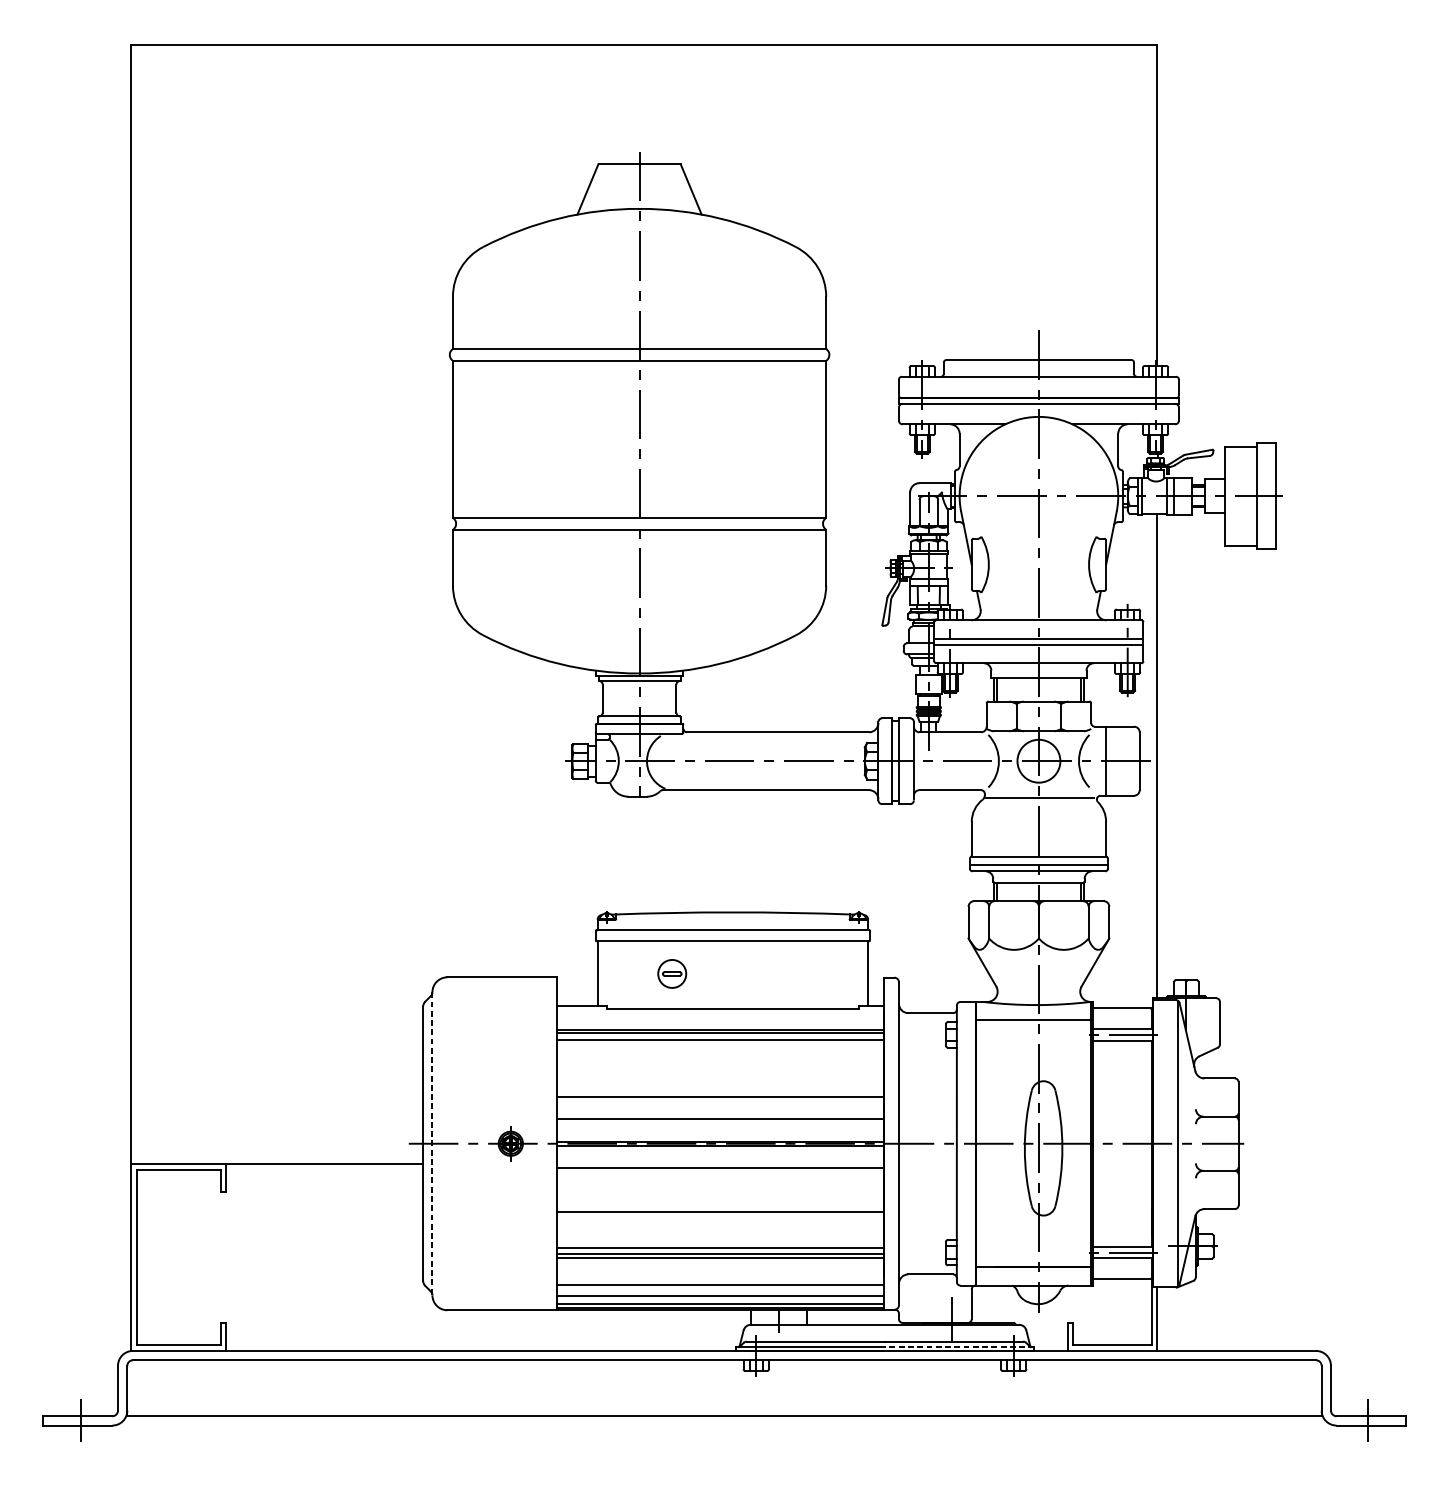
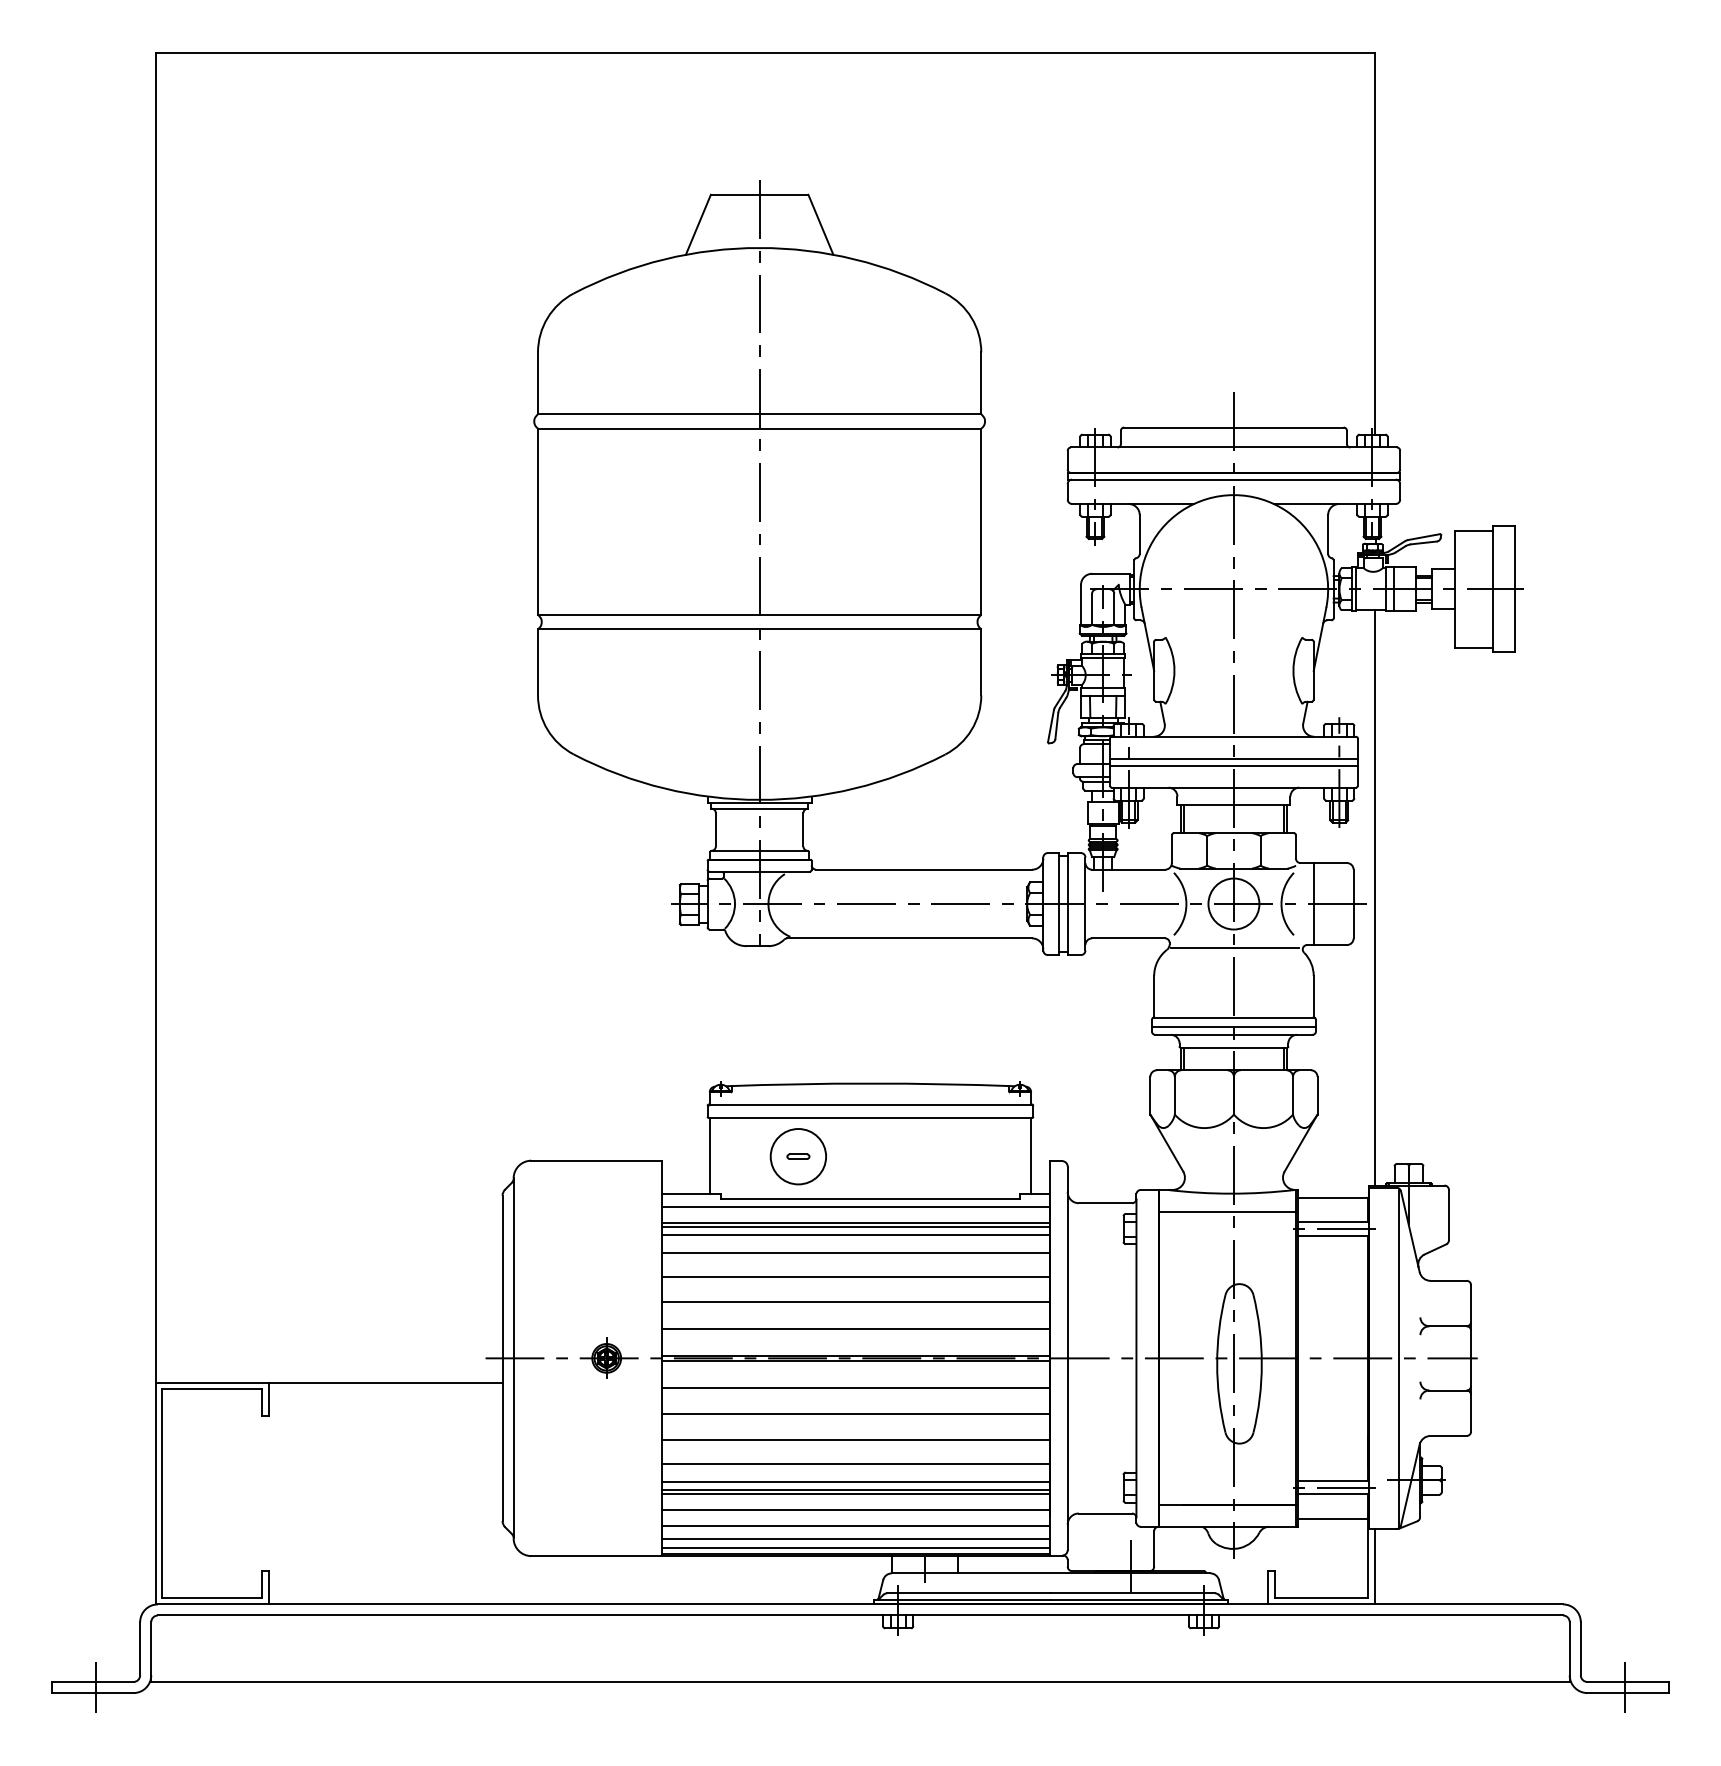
circle: (672, 973) -> (798, 1156), size x1.67
line: (720, 1015) -> (855, 1206), added
line: (720, 1054) -> (855, 1252), added
line: (720, 1074) -> (855, 1276), added
line: (432, 1143) -> (513, 1358), dashed -> solid
line: (720, 1191) -> (855, 1414), added
line: (720, 1232) -> (855, 1463), added
line: (720, 1271) -> (855, 1510), added
line: (959, 1346) -> (1139, 1599), dashed -> solid

